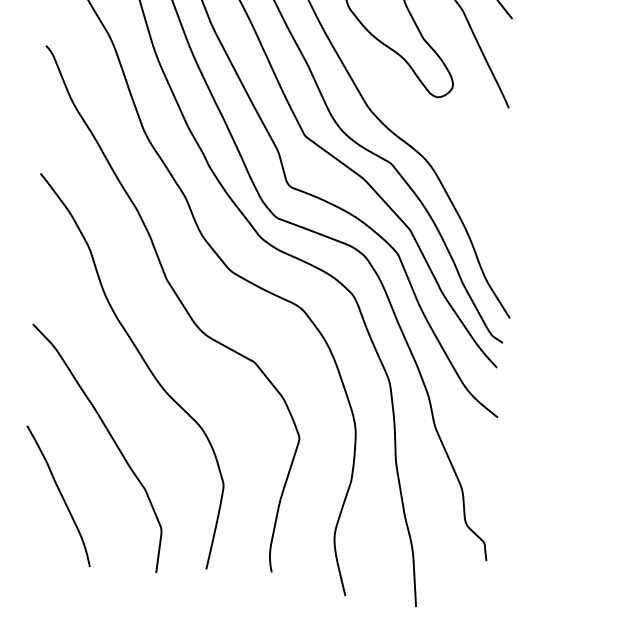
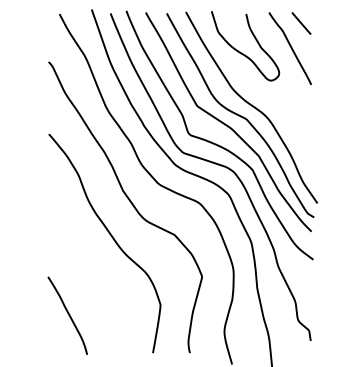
curve: (112, 441) -> (96, 283), removed

